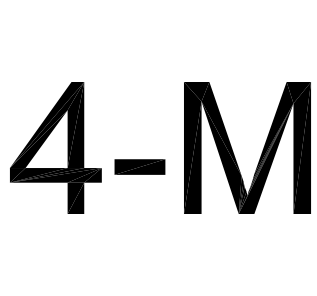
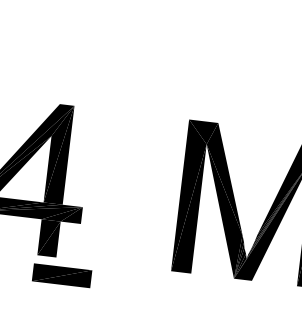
part: (139, 166) -> (61, 275), moved

